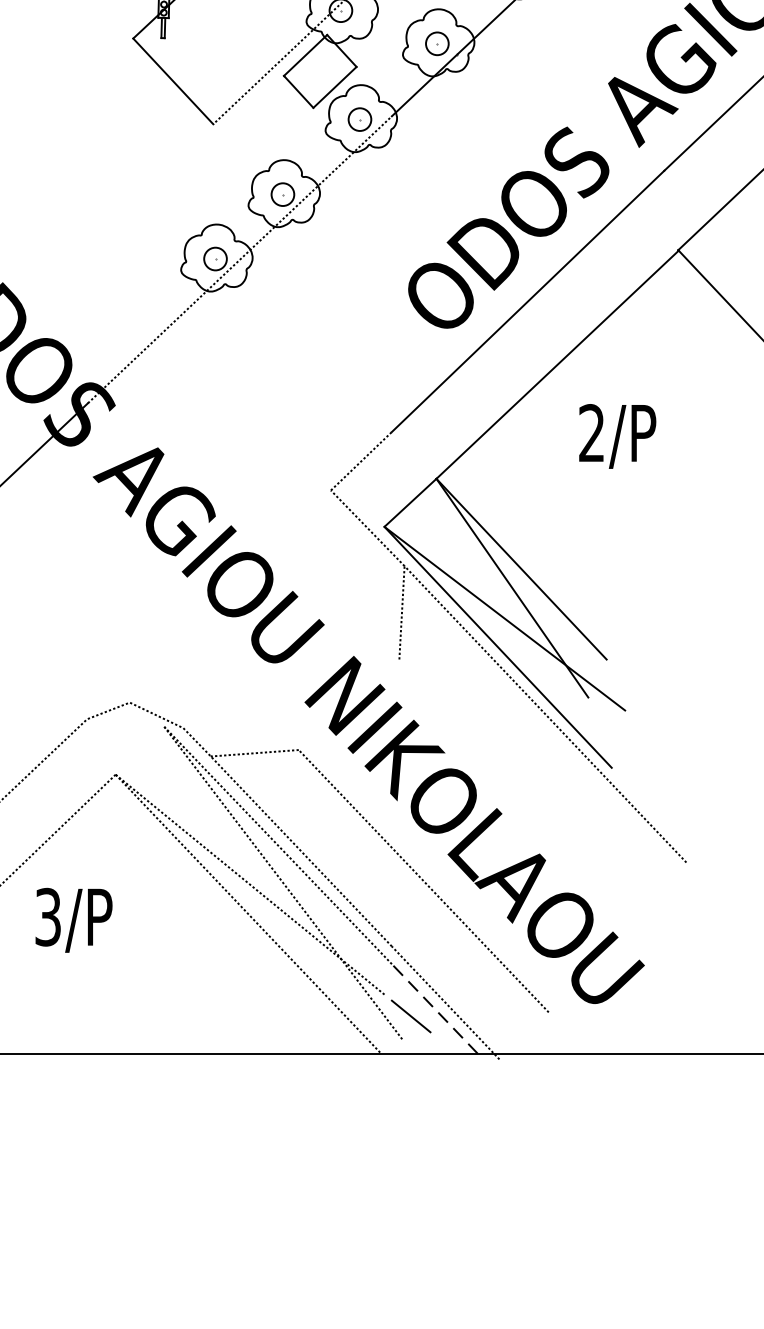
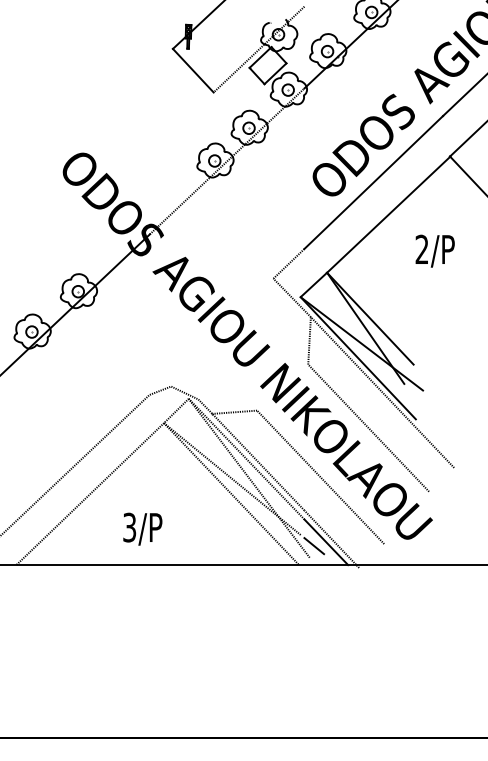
text: (616, 435) -> (434, 250), moved
line: (140, 749) -> (176, 410), added
line: (517, 783) -> (368, 427), added
text: (73, 918) -> (142, 528), moved
line: (435, 1009) -> (326, 542), dashed -> solid

